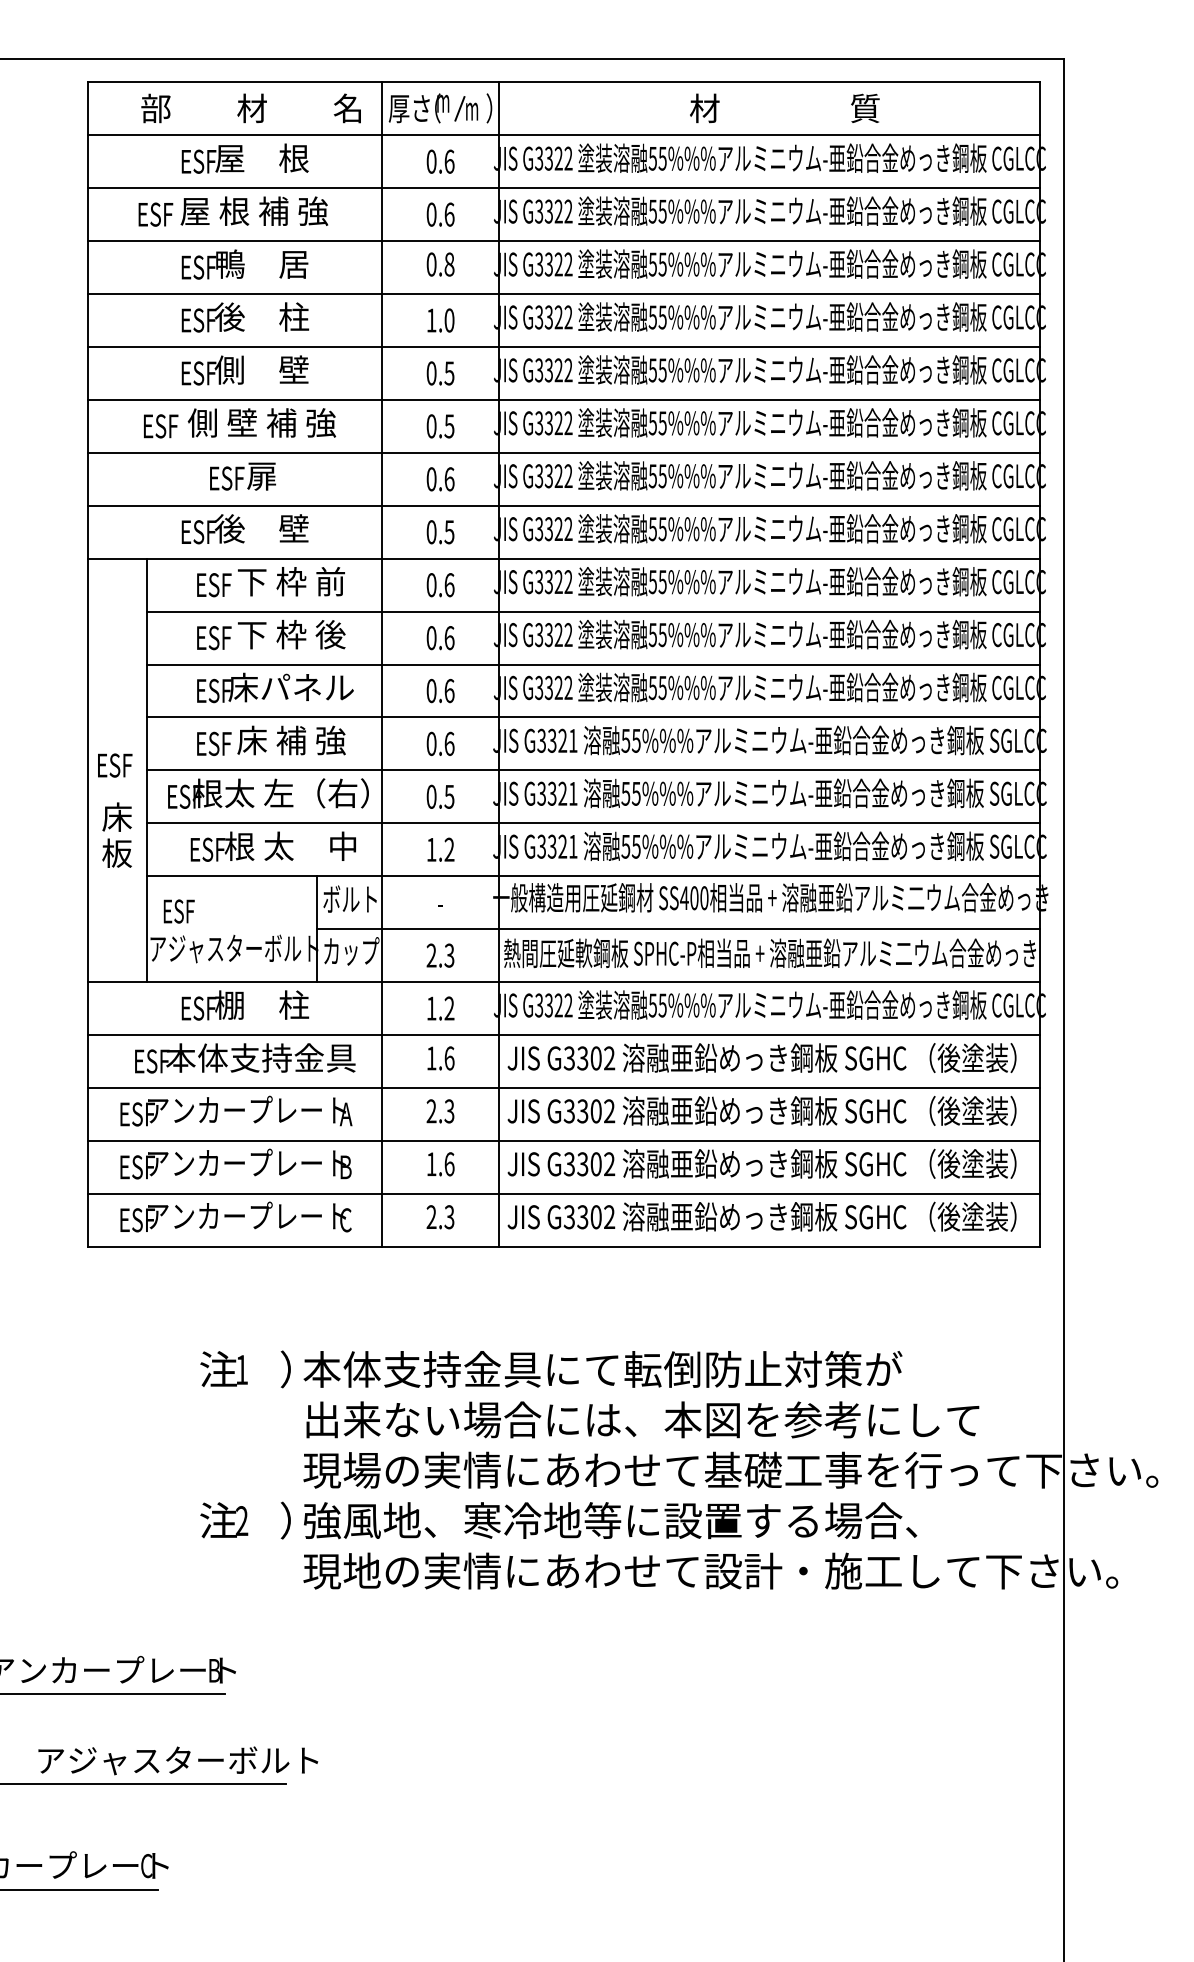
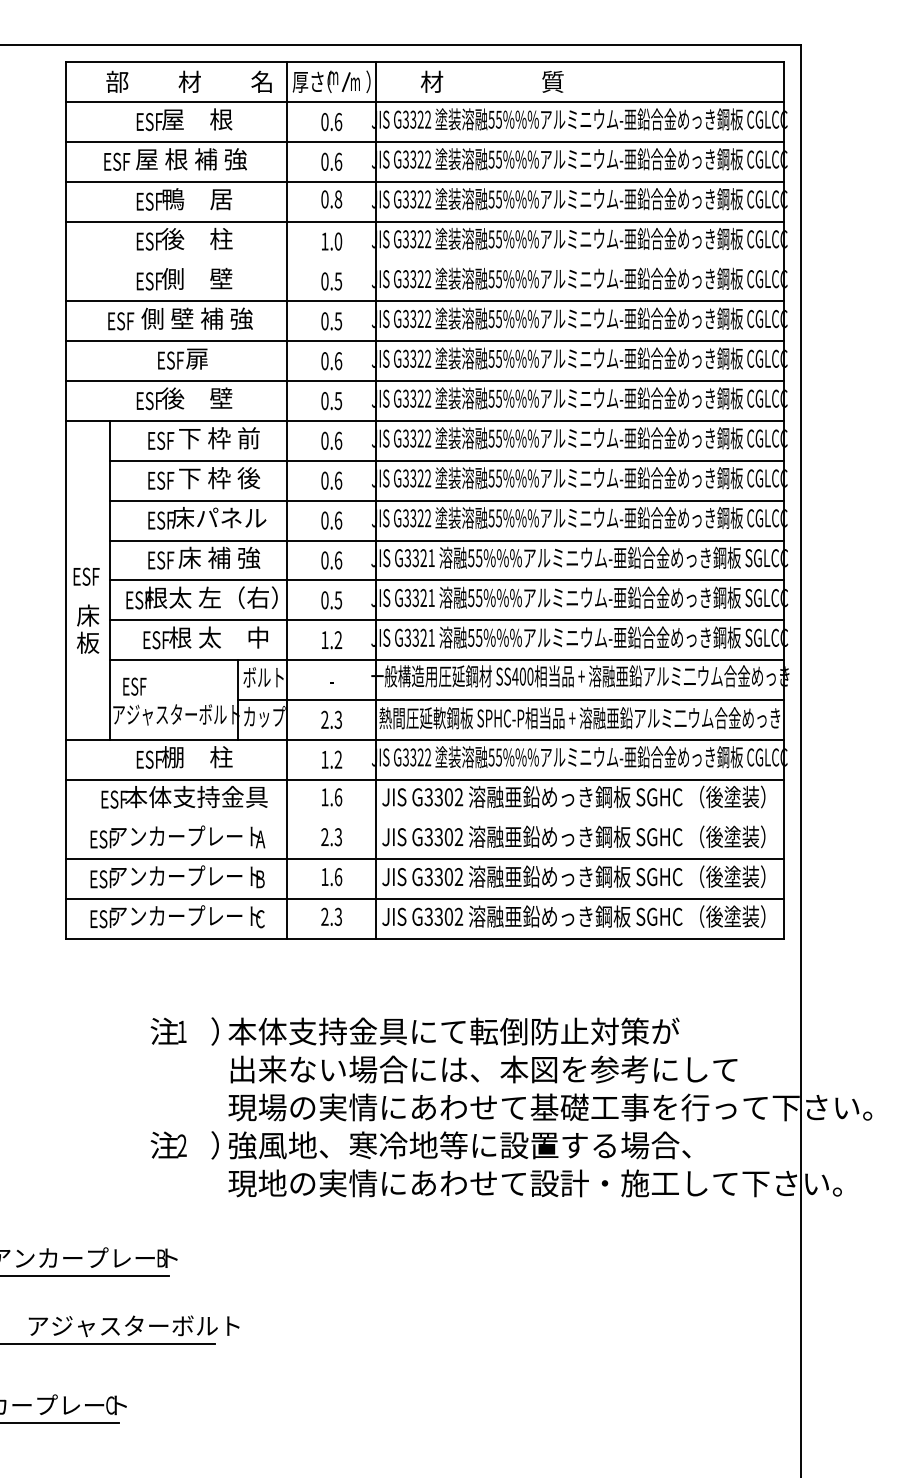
text: (784, 108) -> (492, 81), moved
line: (563, 347) -> (424, 261), removed
line: (563, 1087) -> (424, 819), removed

